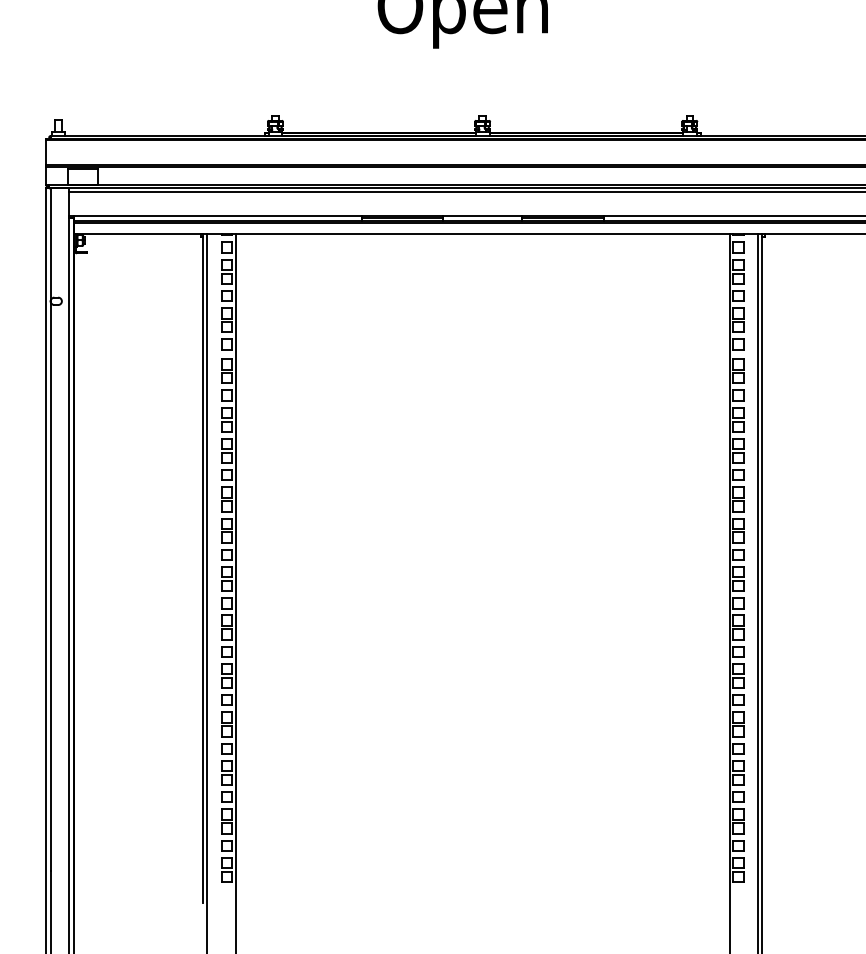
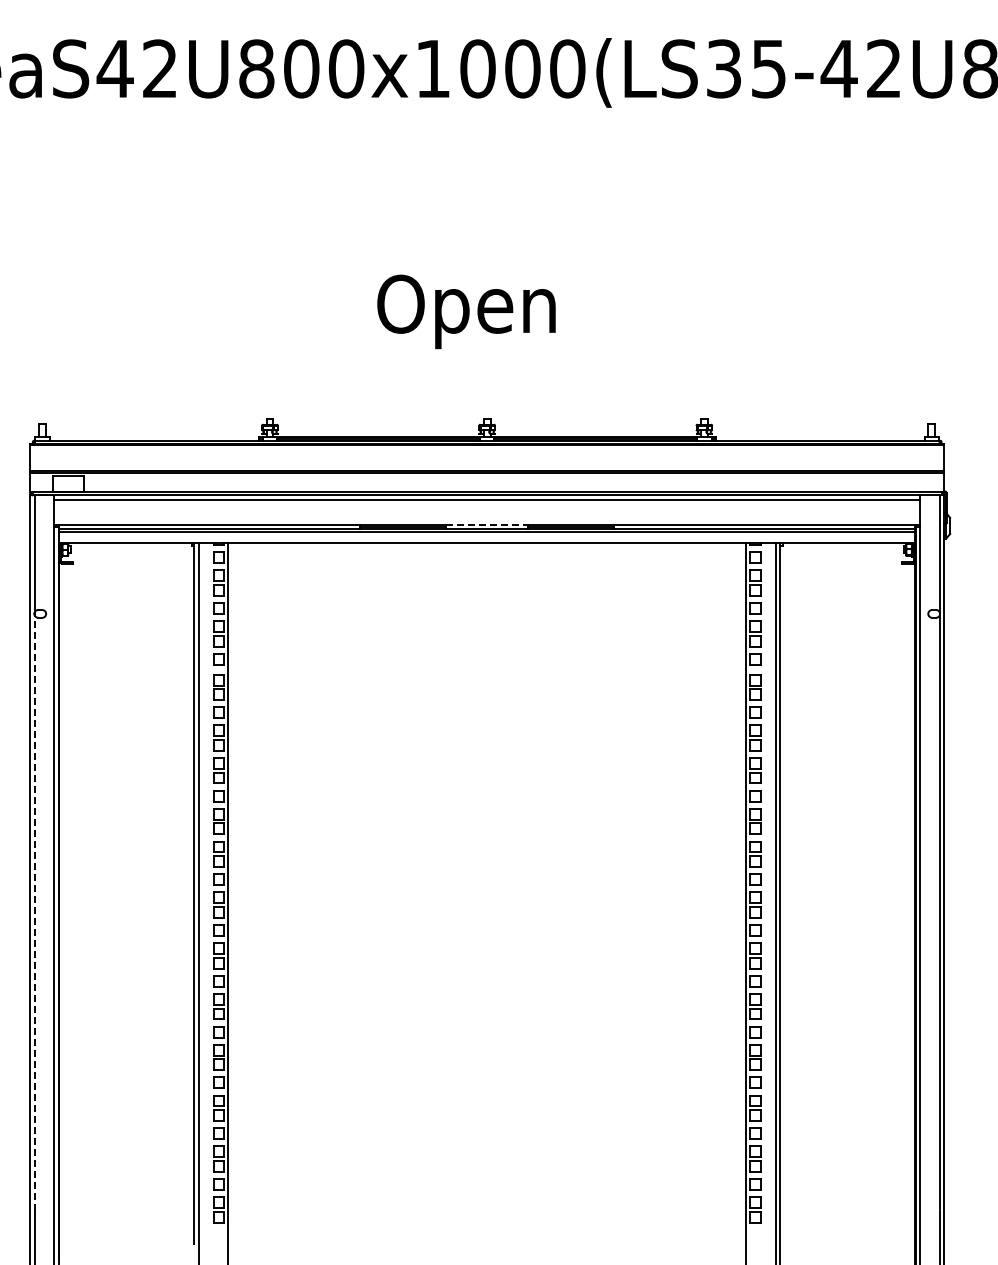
line: (482, 216) -> (487, 524), solid -> dashed
line: (50, 586) -> (34, 912), solid -> dashed

